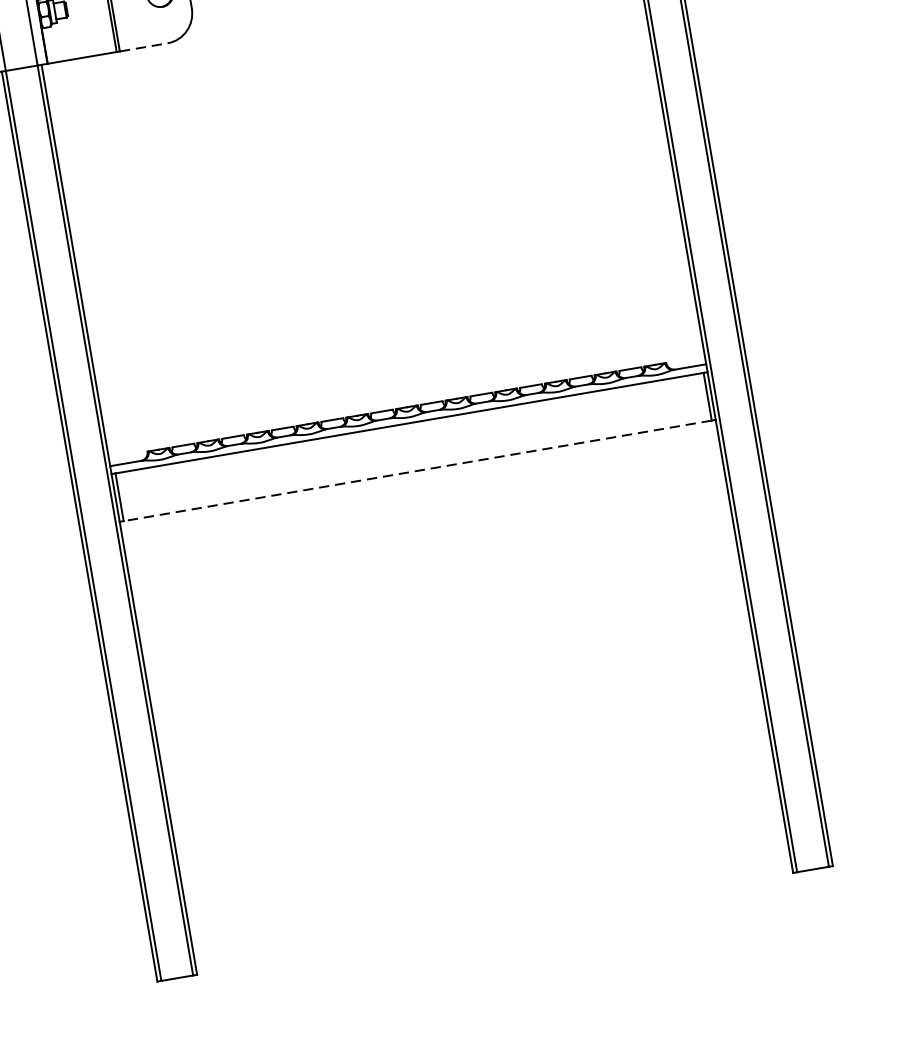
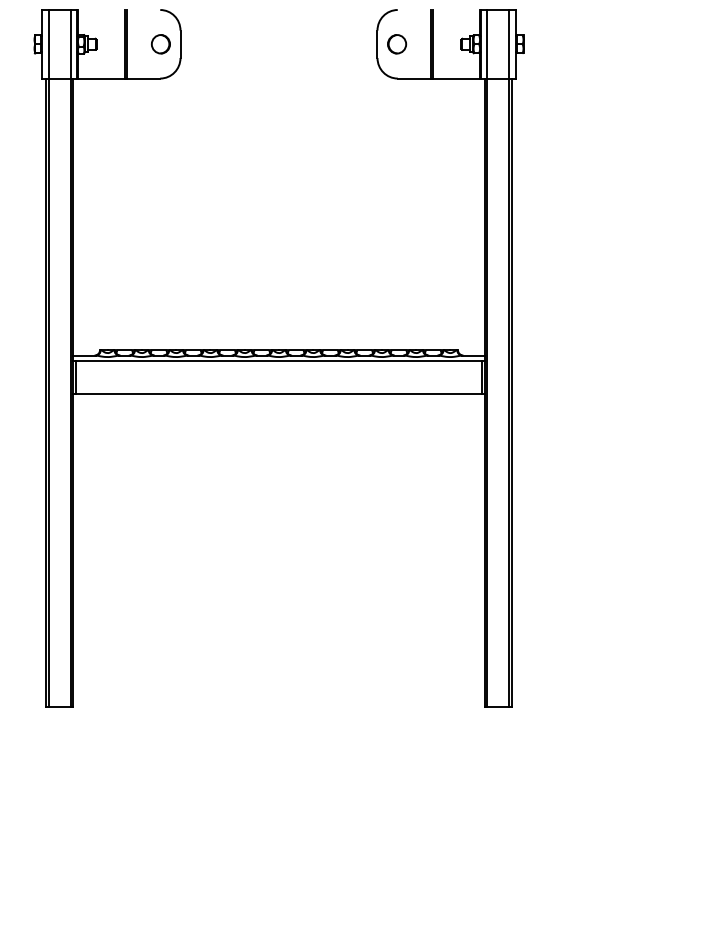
line: (144, 47) -> (144, 78), dashed -> solid
line: (418, 470) -> (279, 393), dashed -> solid

